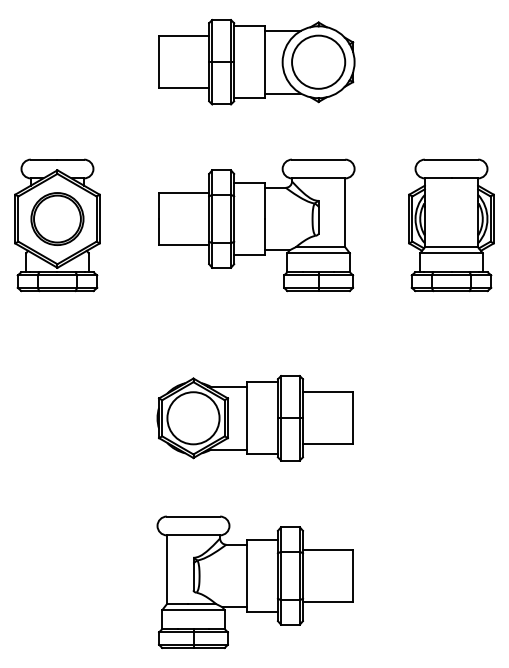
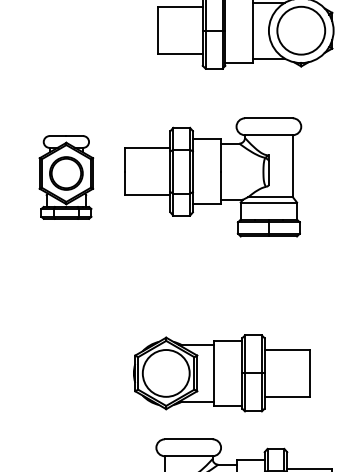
part: (57, 225) -> (66, 177), size x0.7
part: (256, 225) -> (213, 177), moved
part: (254, 418) -> (221, 373), moved

